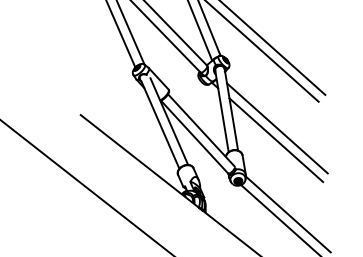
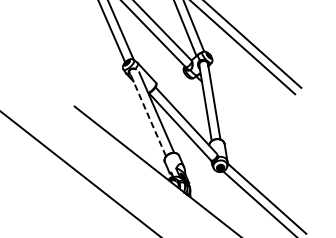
line: (160, 125) -> (148, 116), solid -> dashed
line: (277, 128) -> (256, 119), removed
line: (276, 140) -> (256, 130), removed

